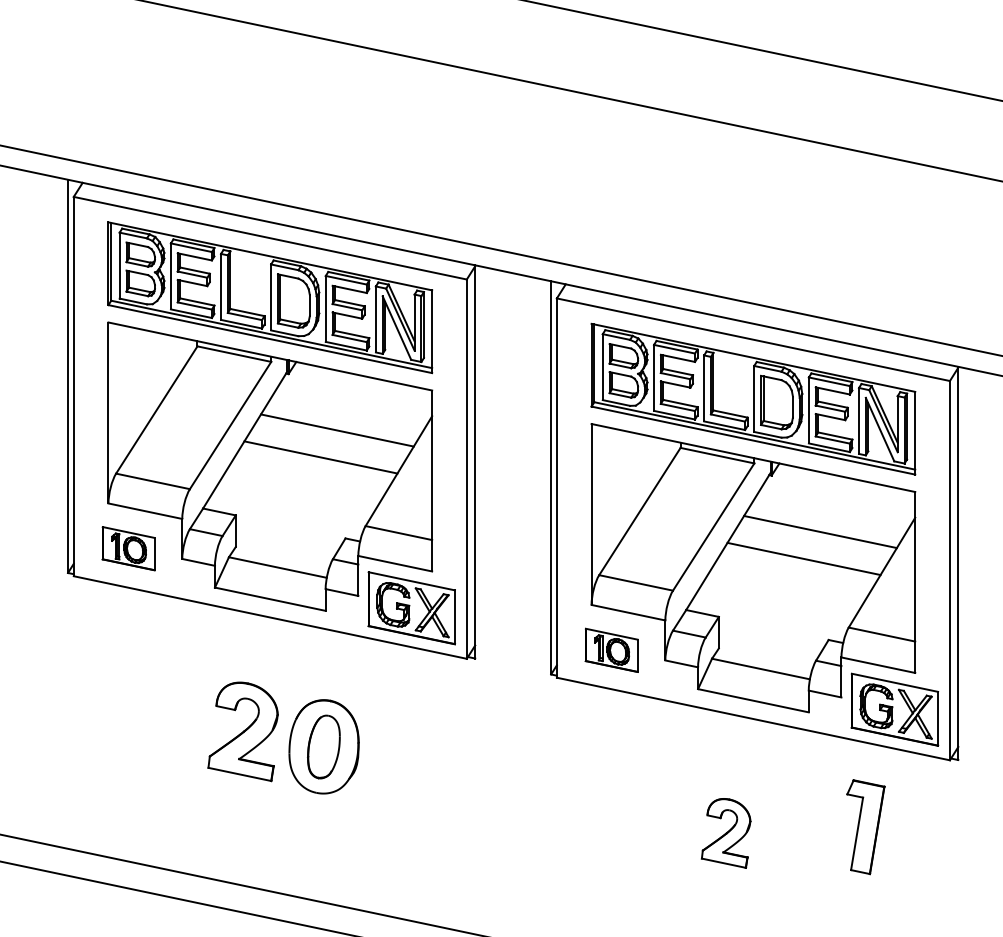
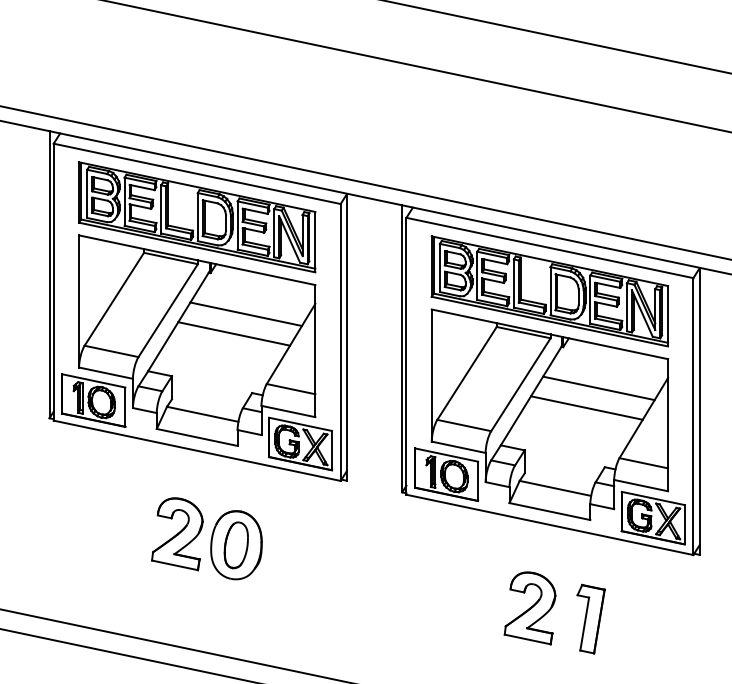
part: (128, 548) -> (93, 400), size x1.67
part: (611, 650) -> (446, 474), size x1.67
part: (865, 827) -> (590, 619), moved
part: (725, 833) -> (529, 608), size x1.43

